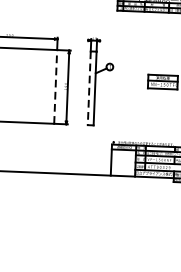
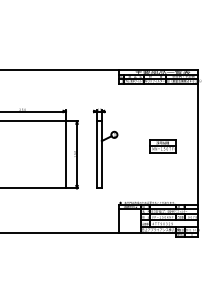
line: (56, 86) -> (66, 154), dashed -> solid
line: (89, 88) -> (96, 155), dashed -> solid

